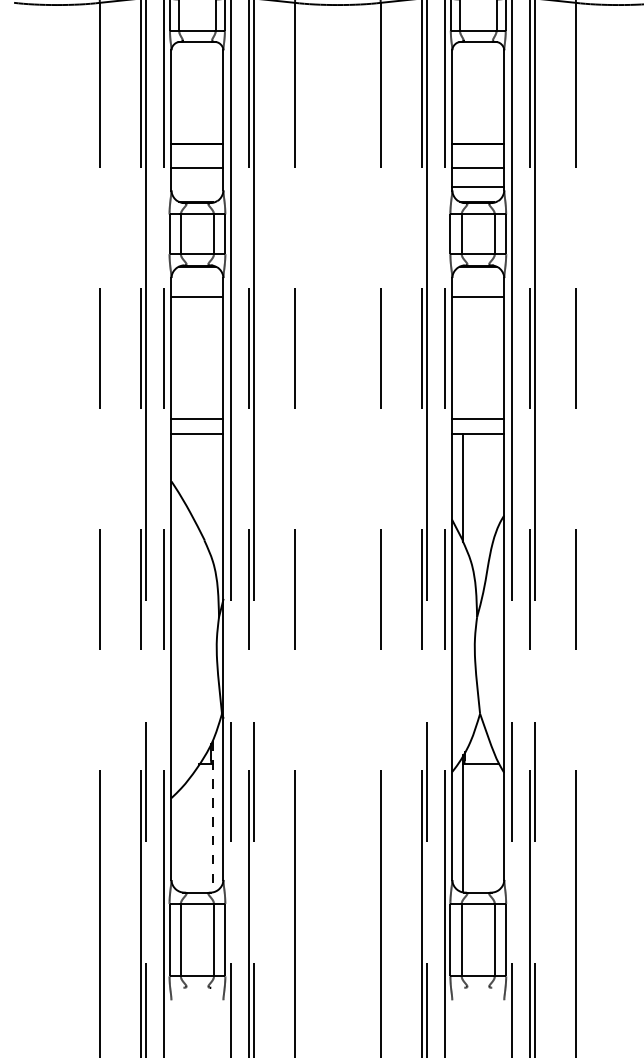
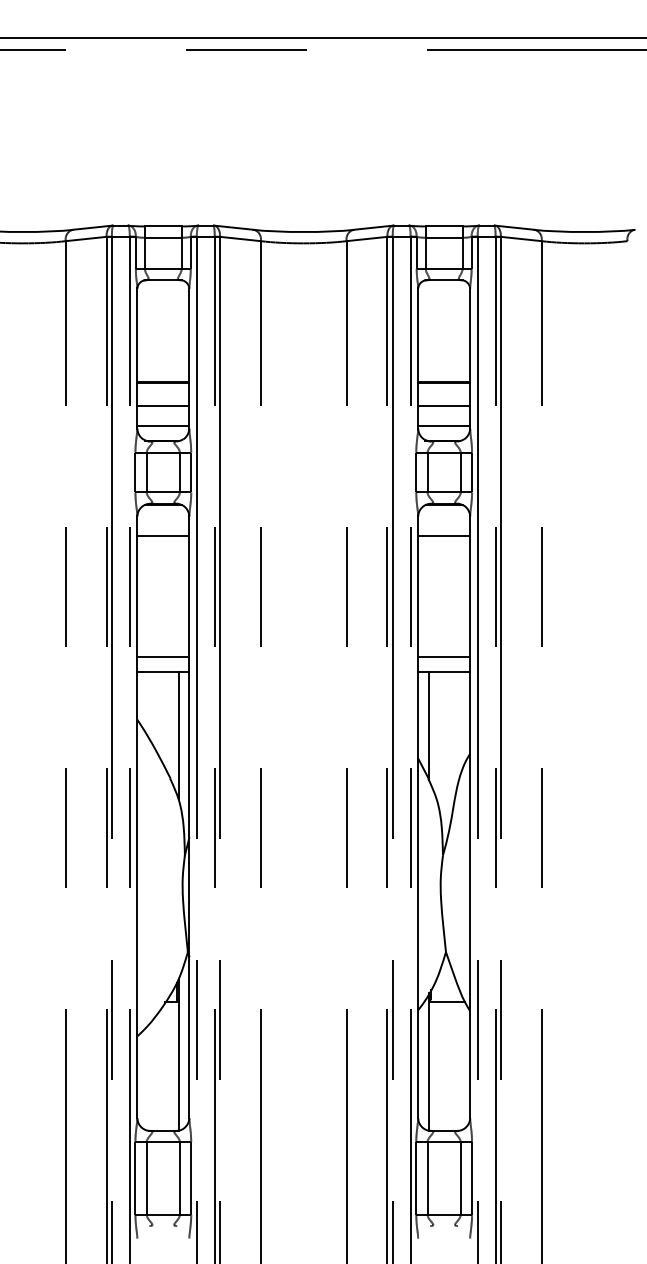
line: (197, 187) -> (163, 425), added
line: (212, 497) -> (178, 735), added
line: (212, 817) -> (178, 1055), dashed -> solid

